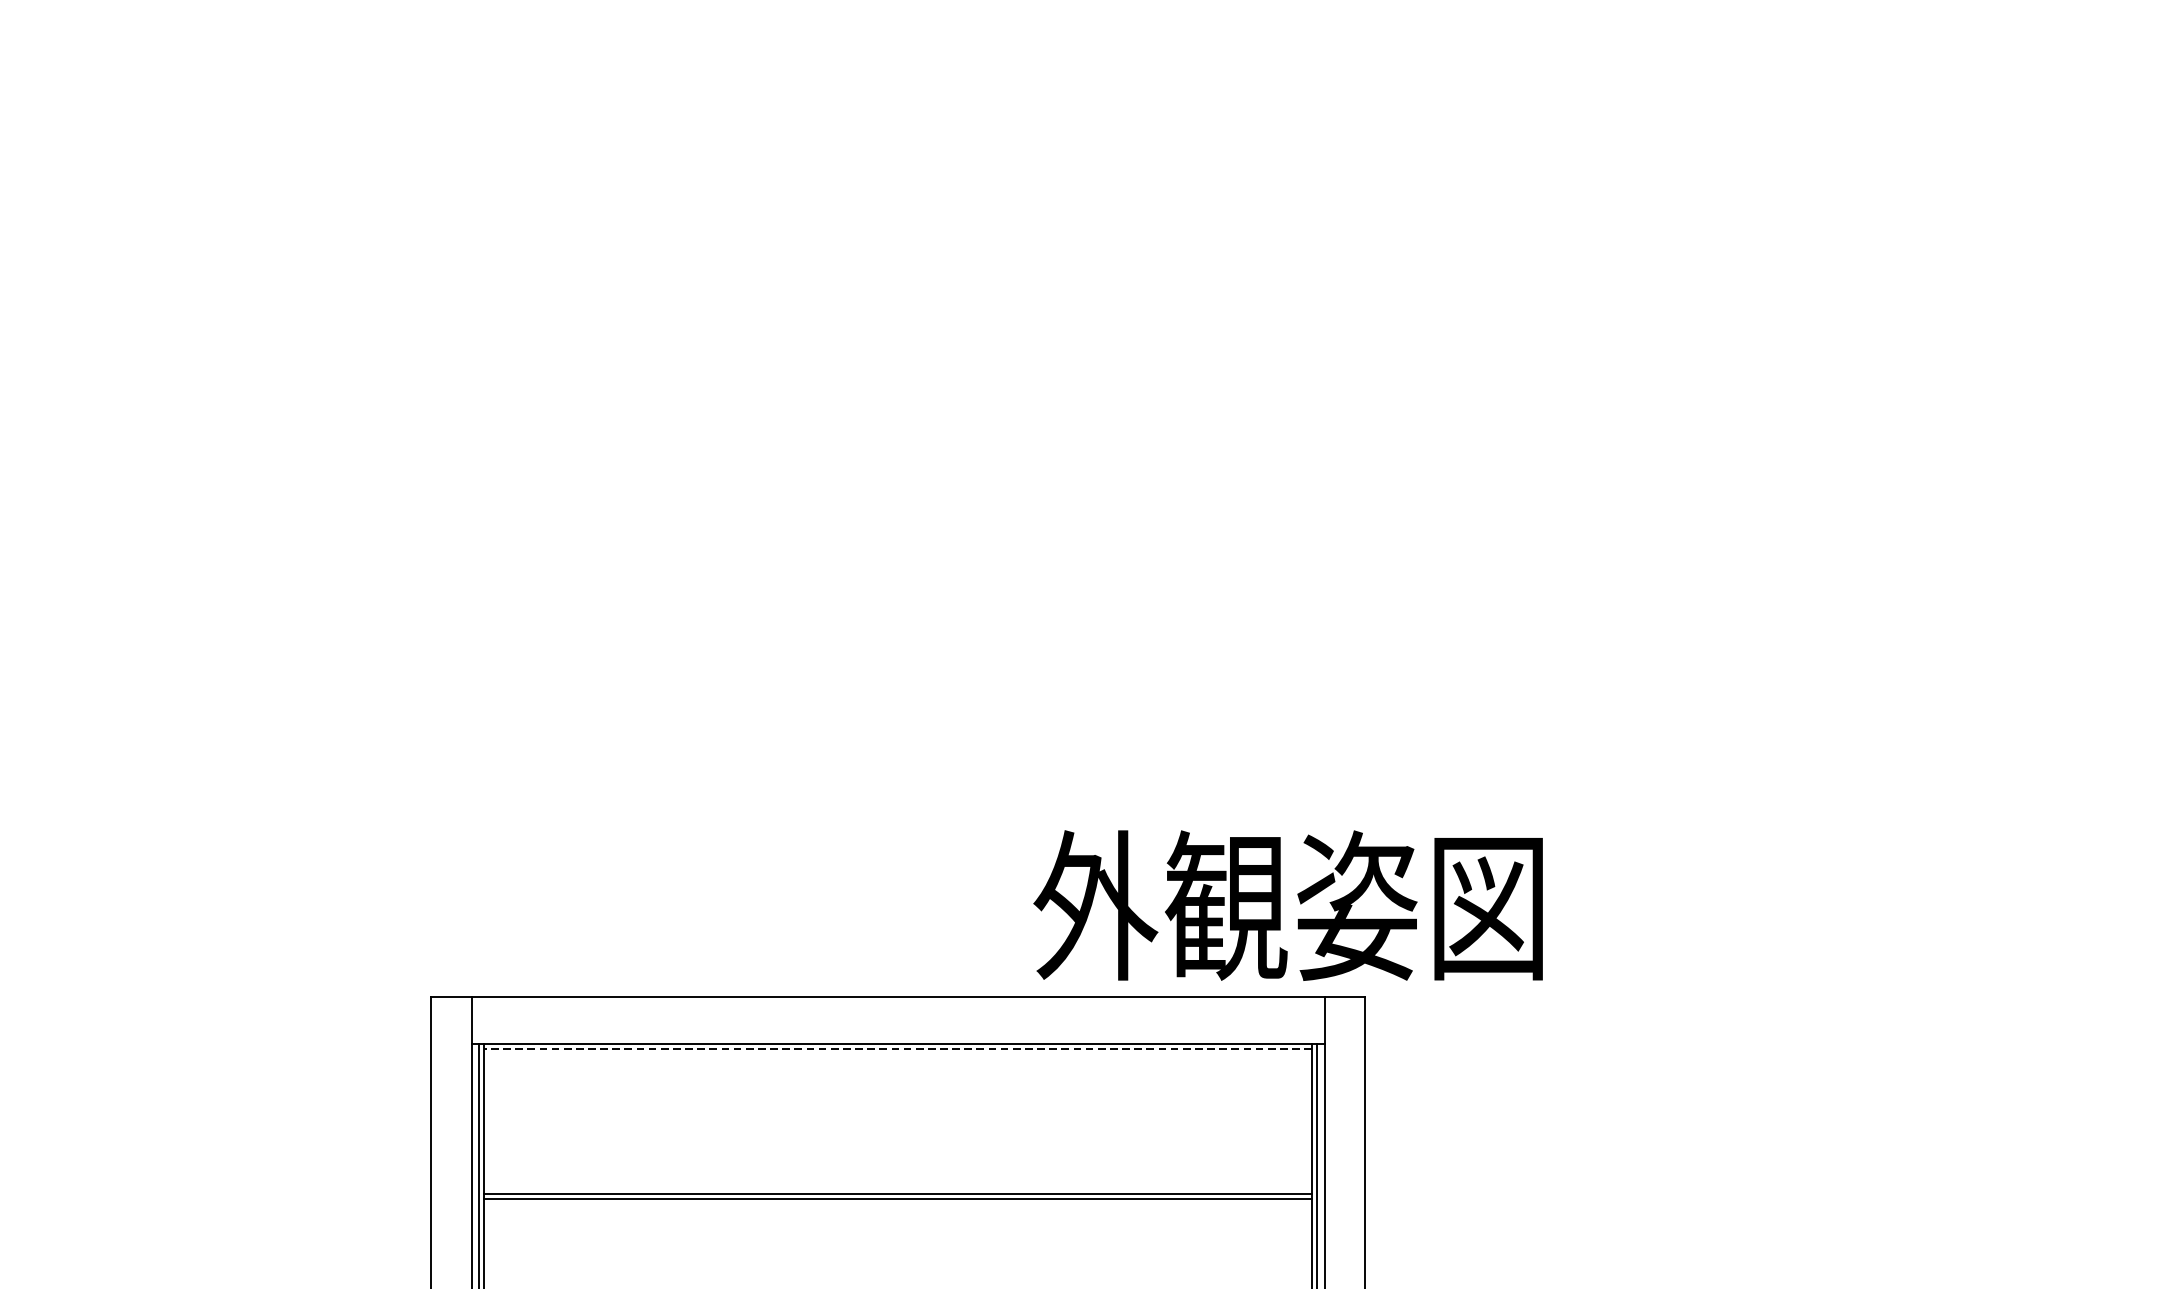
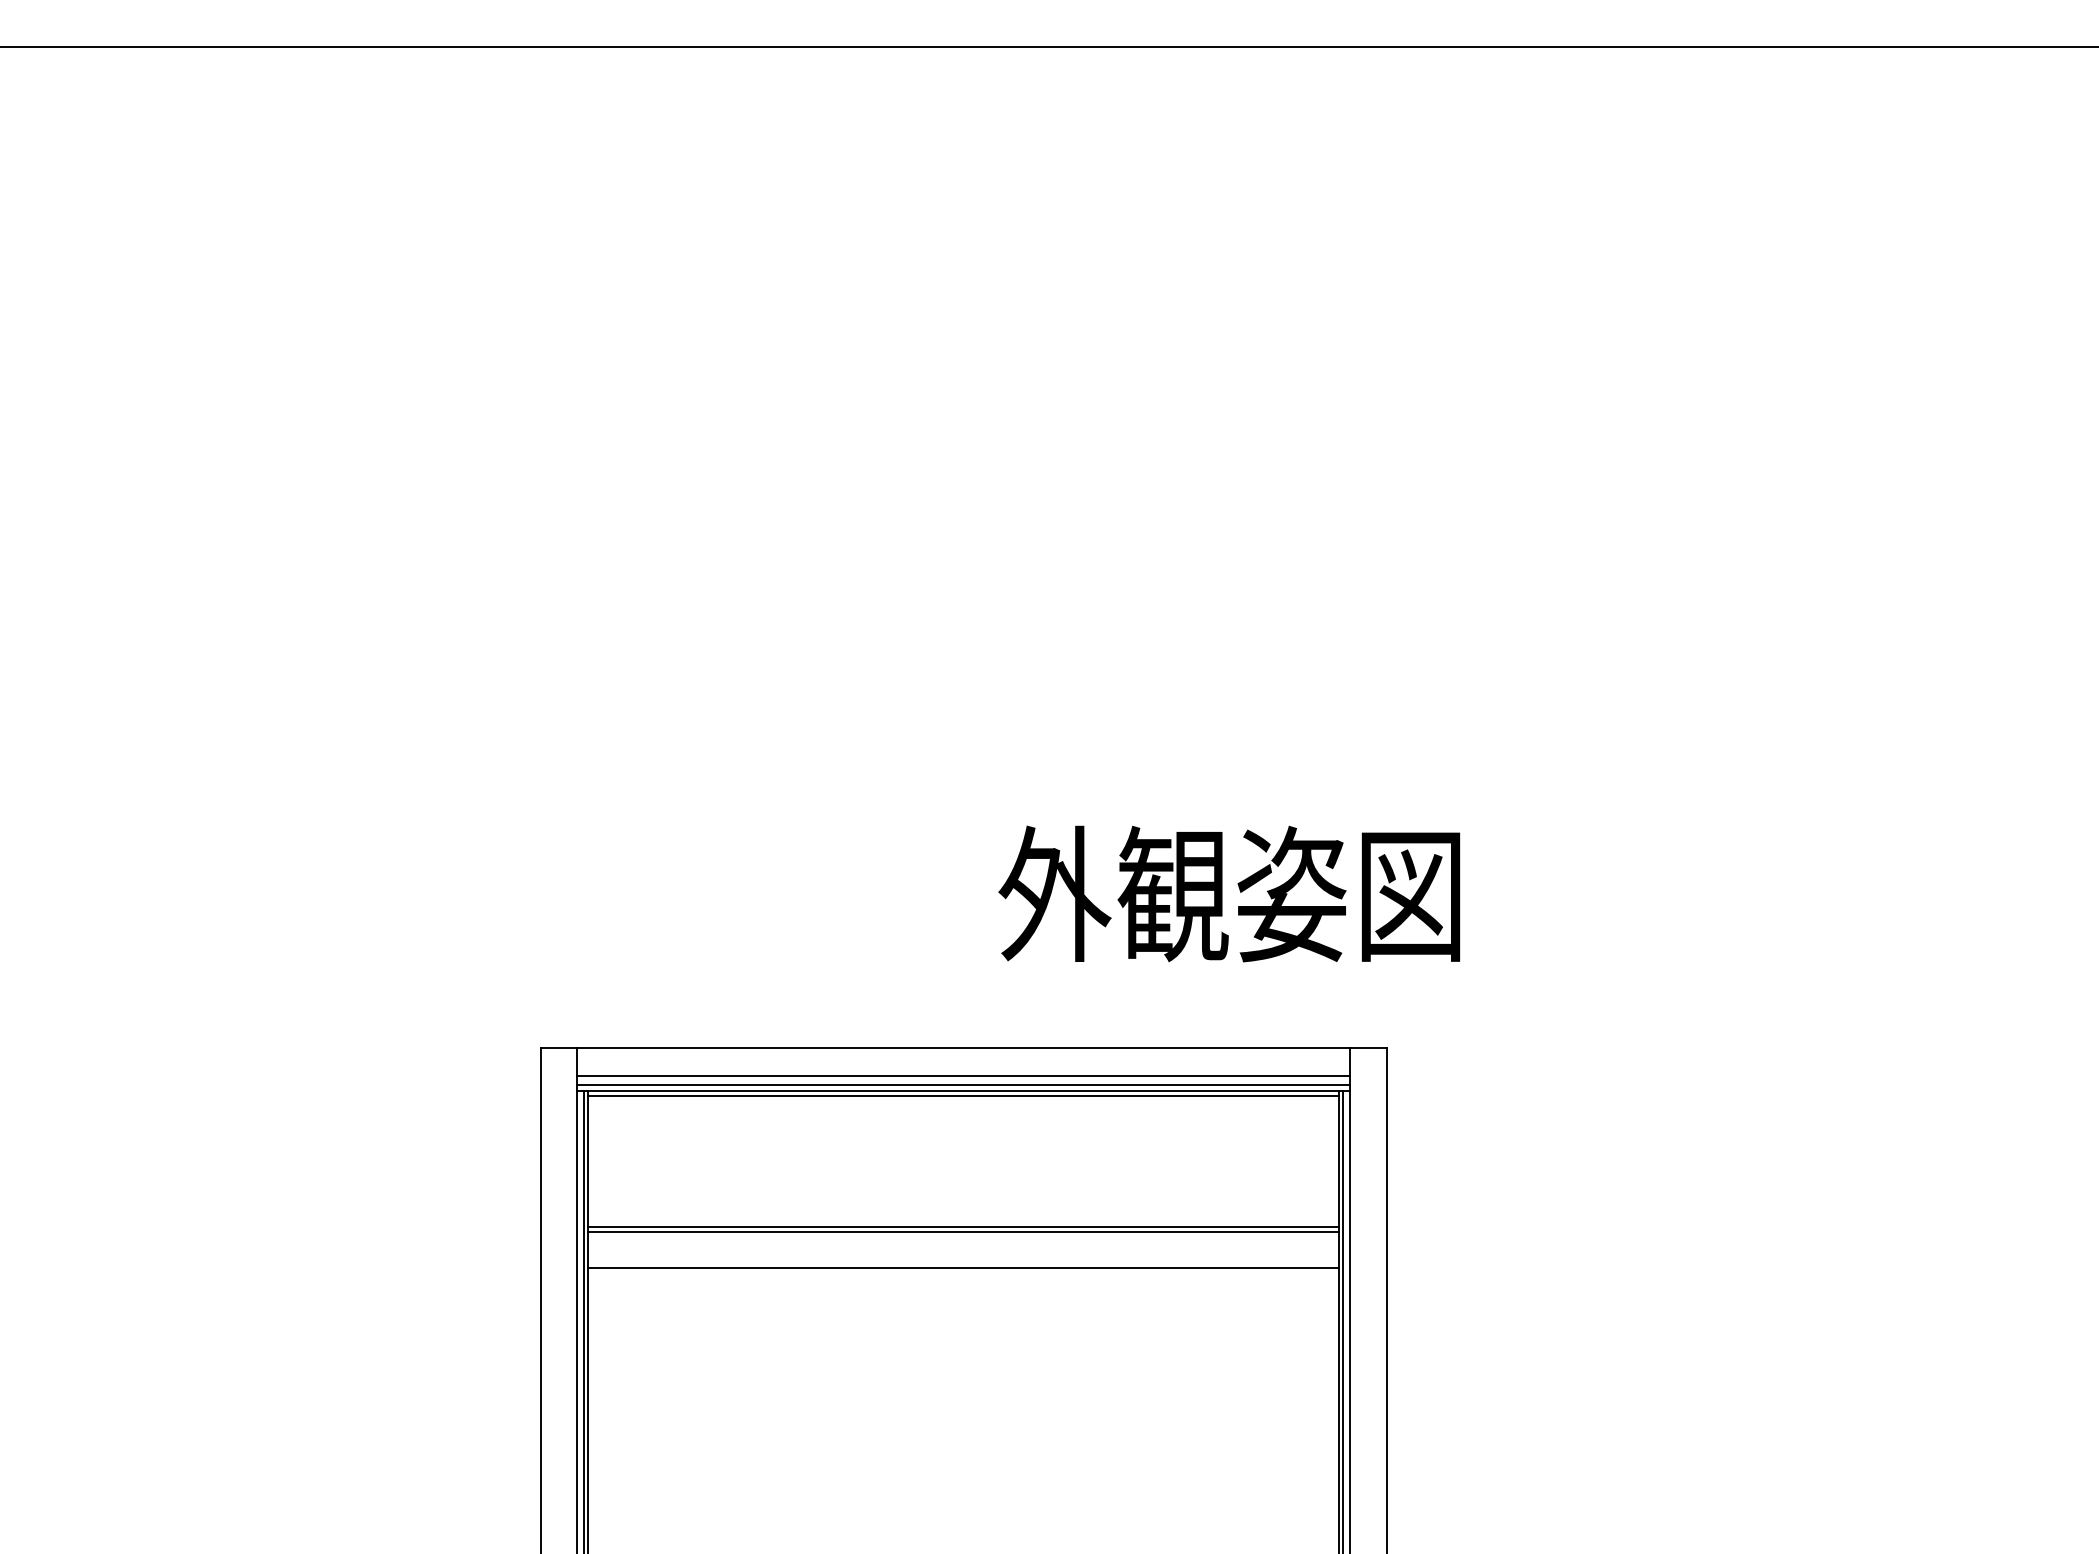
text: (1288, 905) -> (1229, 893), moved
line: (897, 1027) -> (963, 1076), added
line: (897, 1036) -> (963, 1084), added
line: (897, 1049) -> (963, 1096), dashed -> solid
line: (897, 1238) -> (963, 1267), added

